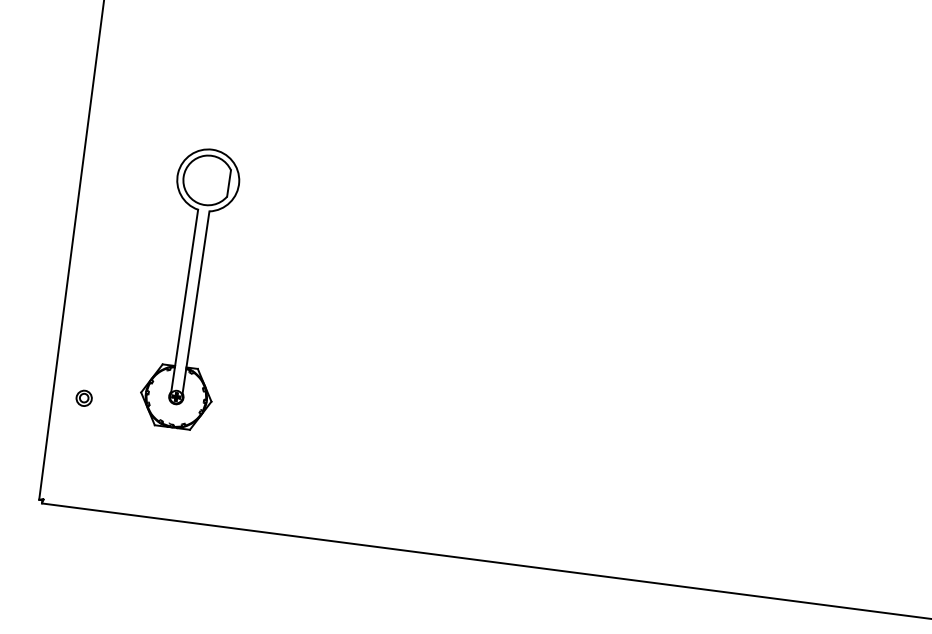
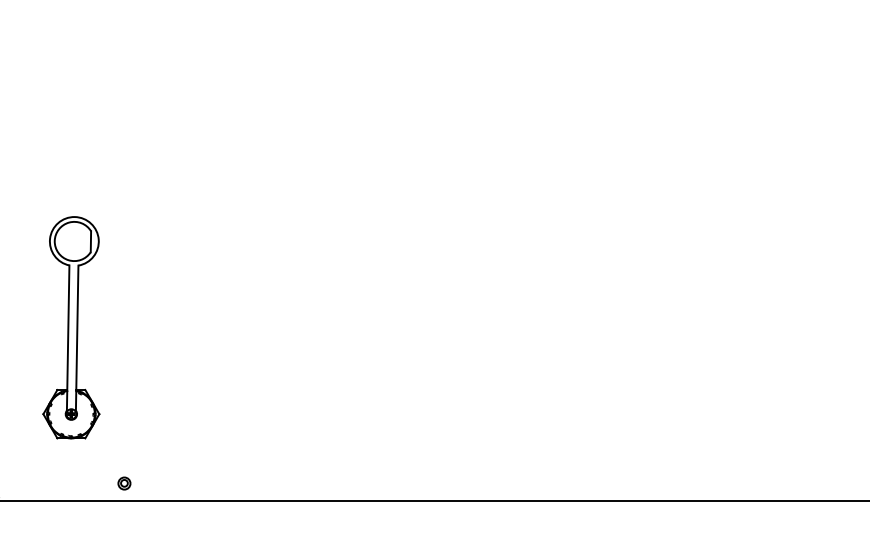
part: (190, 288) -> (71, 327), moved
part: (84, 398) -> (124, 483), moved

